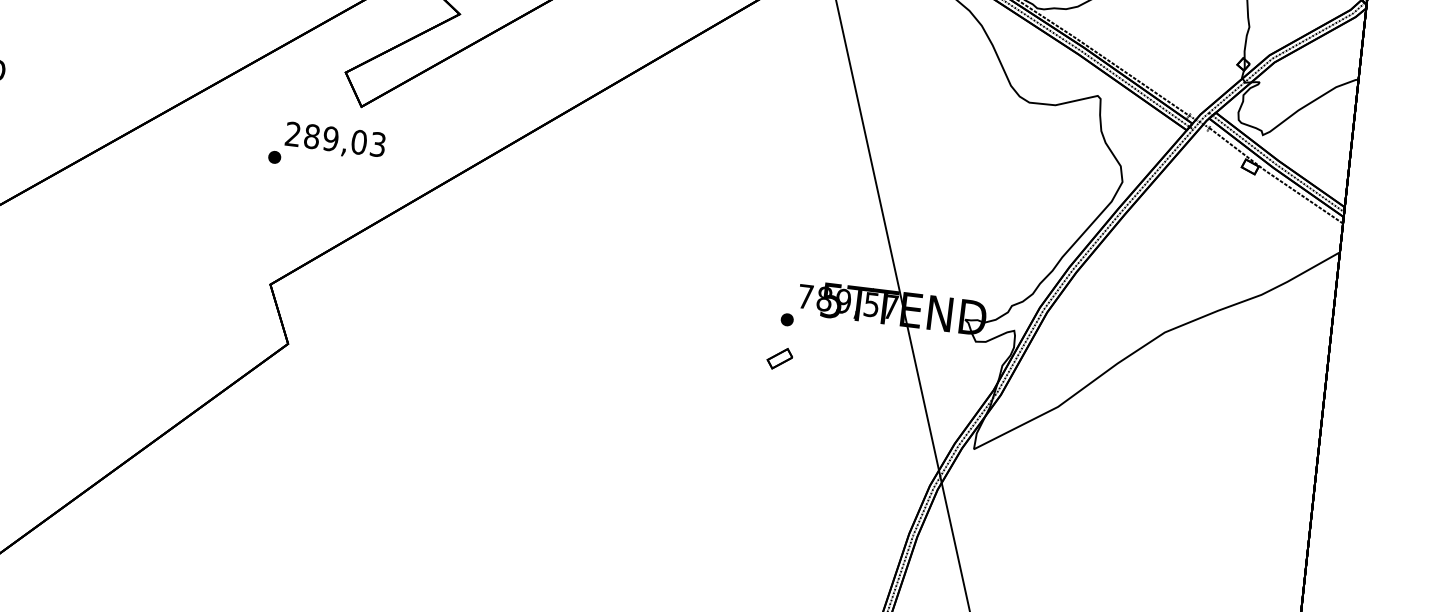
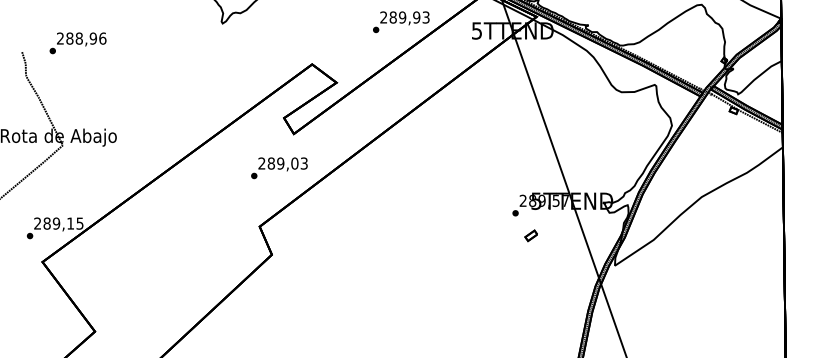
text: (327, 148) -> (279, 168), moved
text: (804, 295) -> (522, 200), 789,57 -> 289,57
part: (778, 357) -> (530, 235), moved

